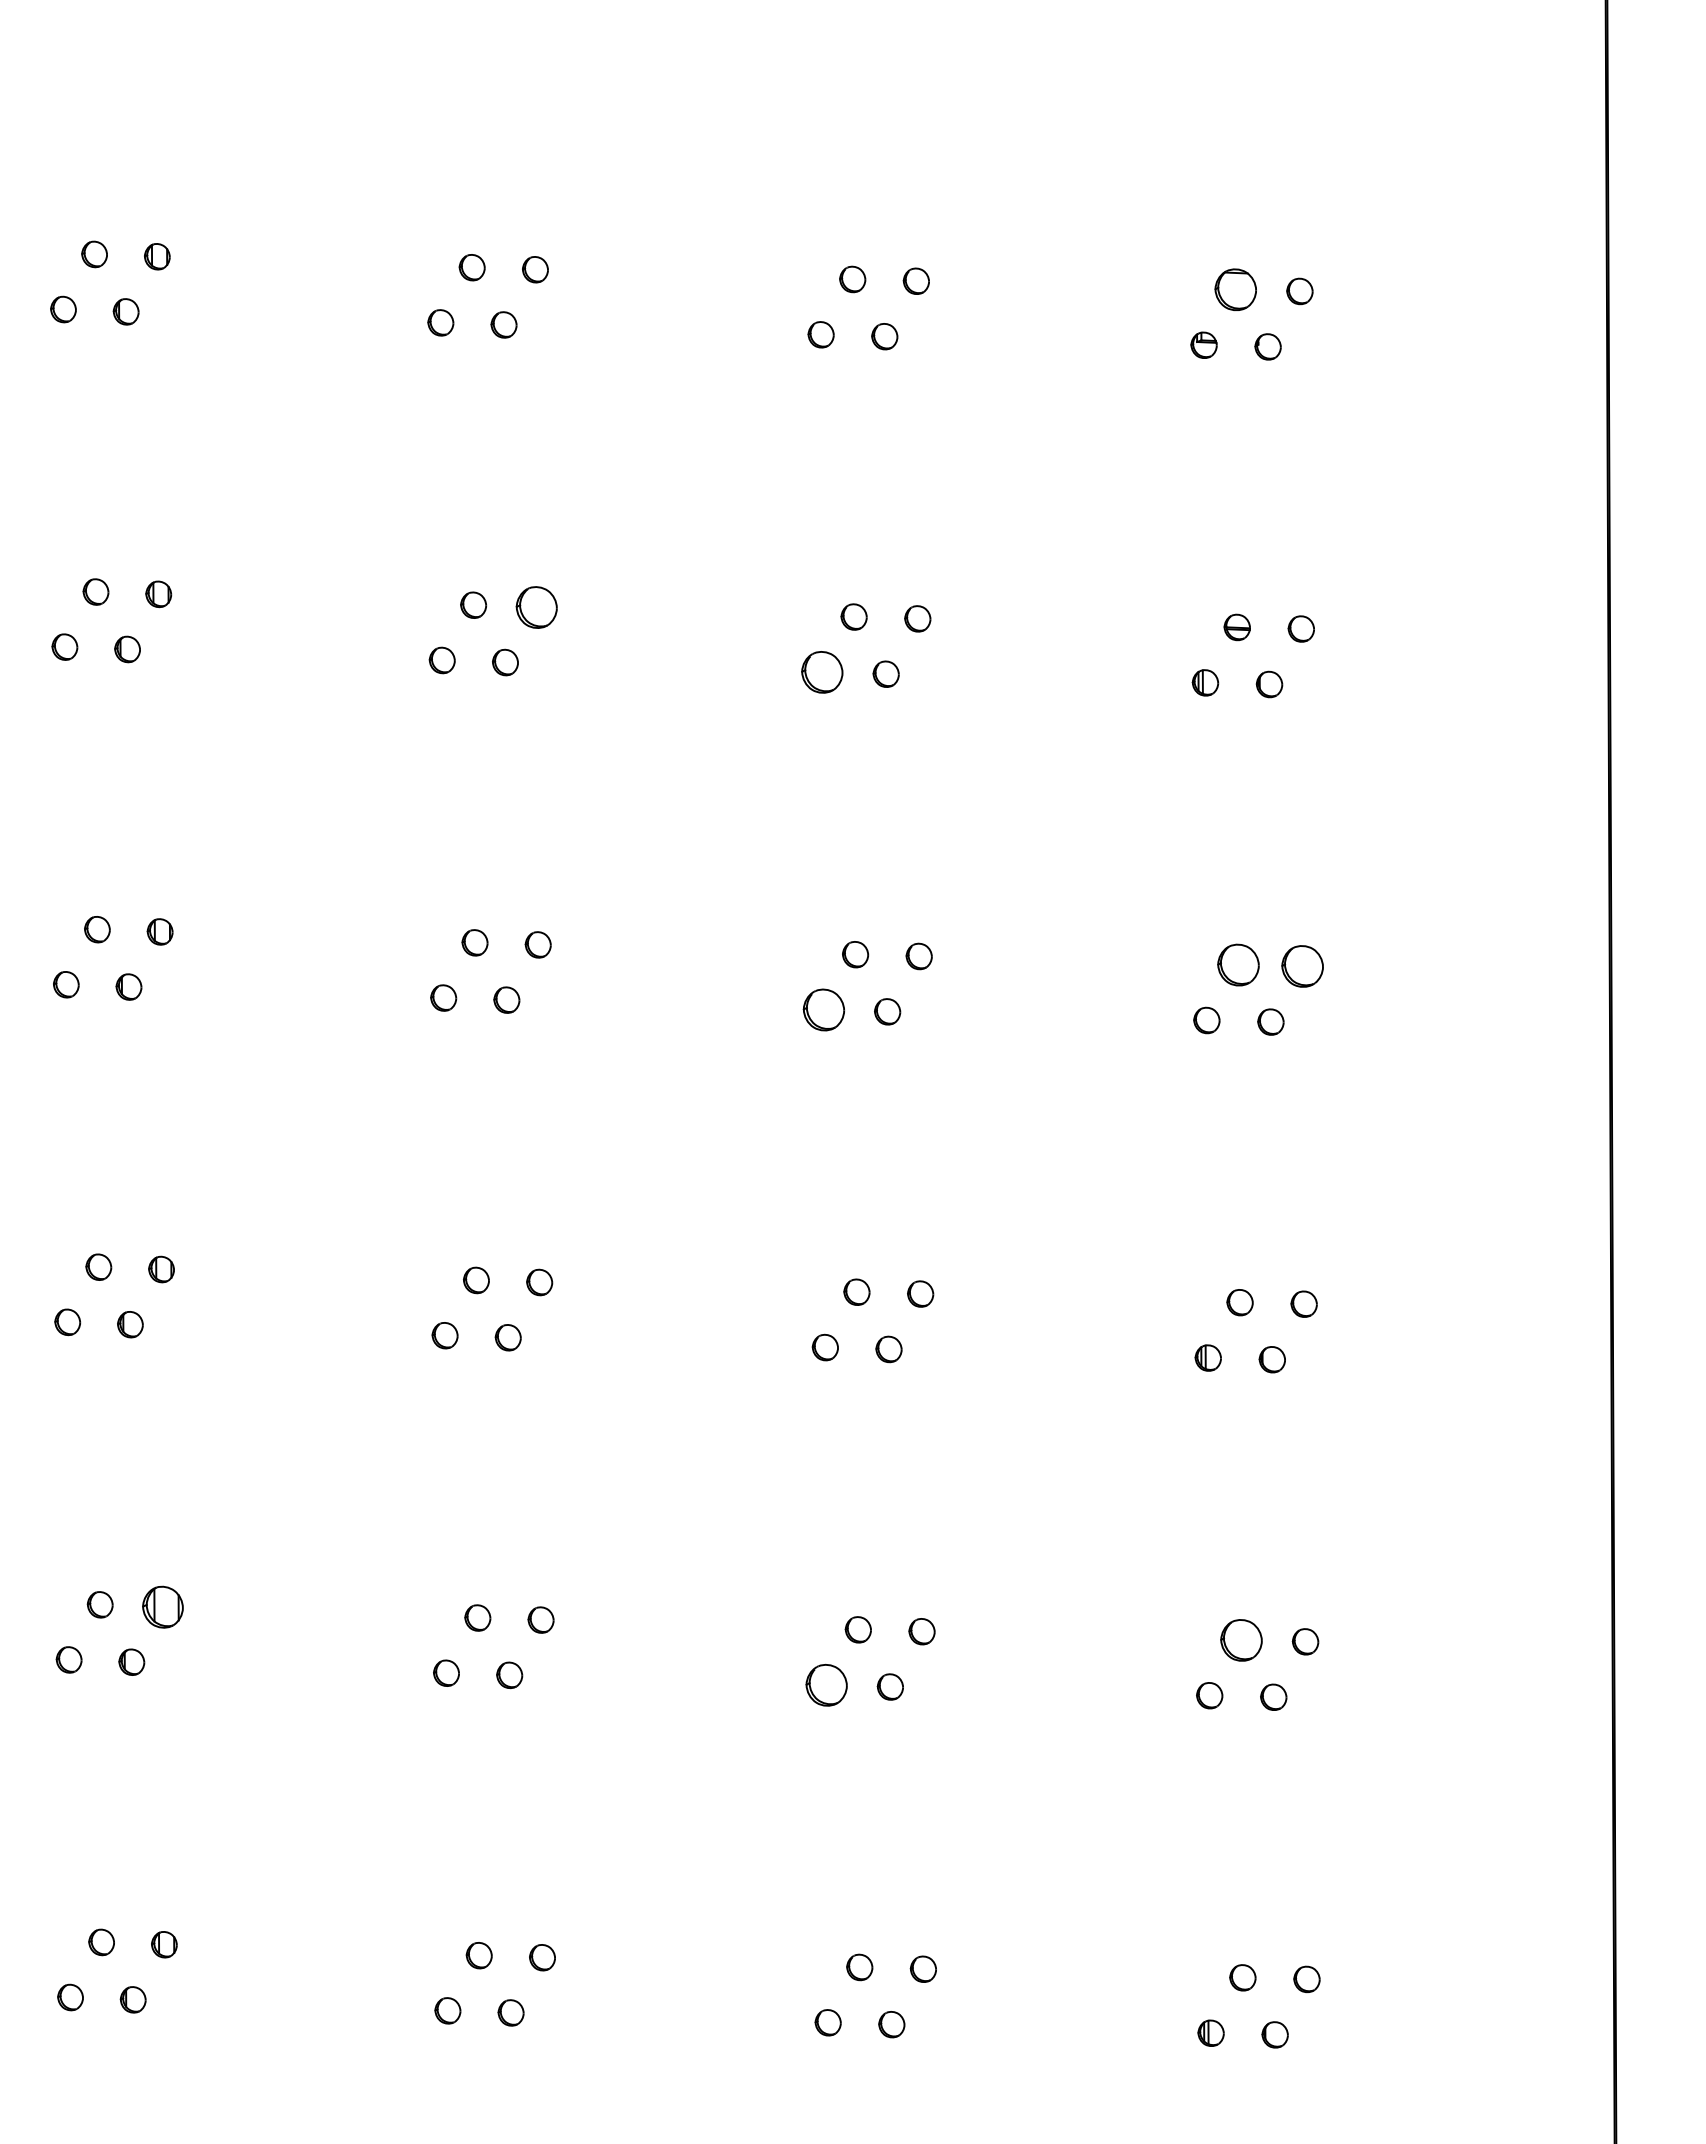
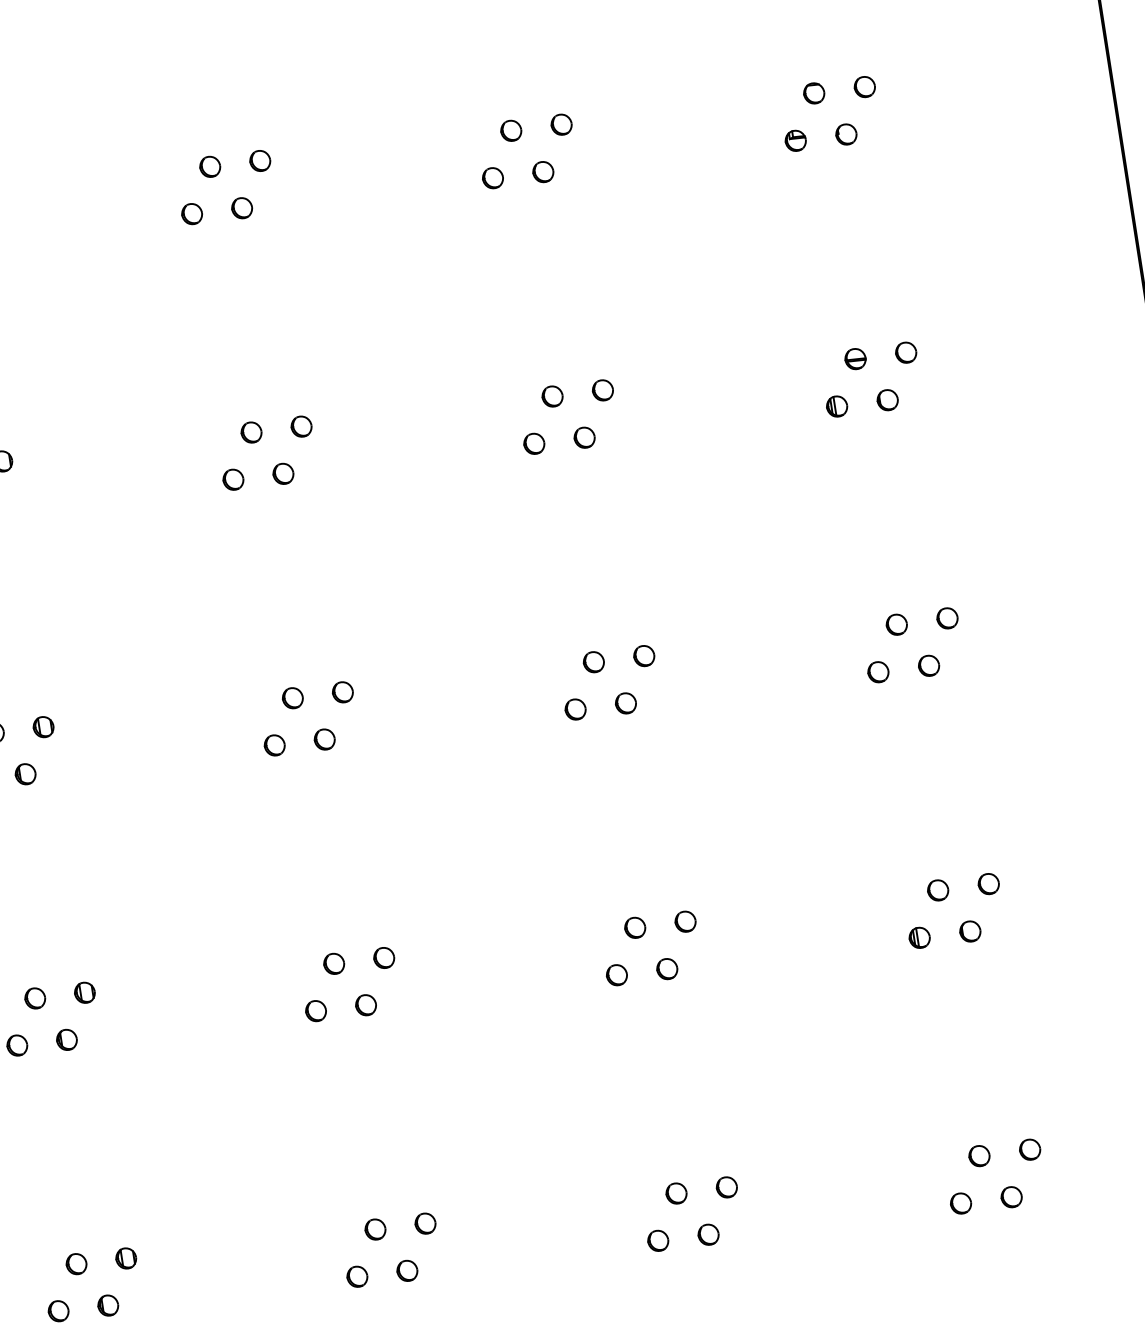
part: (1235, 289) -> (813, 93), size x0.62
part: (536, 606) -> (301, 426), size x0.62
part: (822, 672) -> (534, 443), size x0.62
part: (1238, 964) -> (896, 624), size x0.62
part: (1302, 966) -> (947, 618), size x0.62
part: (823, 1009) -> (575, 709), size x0.62
part: (162, 1606) -> (125, 1258), size x0.62
part: (1241, 1639) -> (979, 1155), size x0.62
part: (826, 1684) -> (657, 1240), size x0.62

